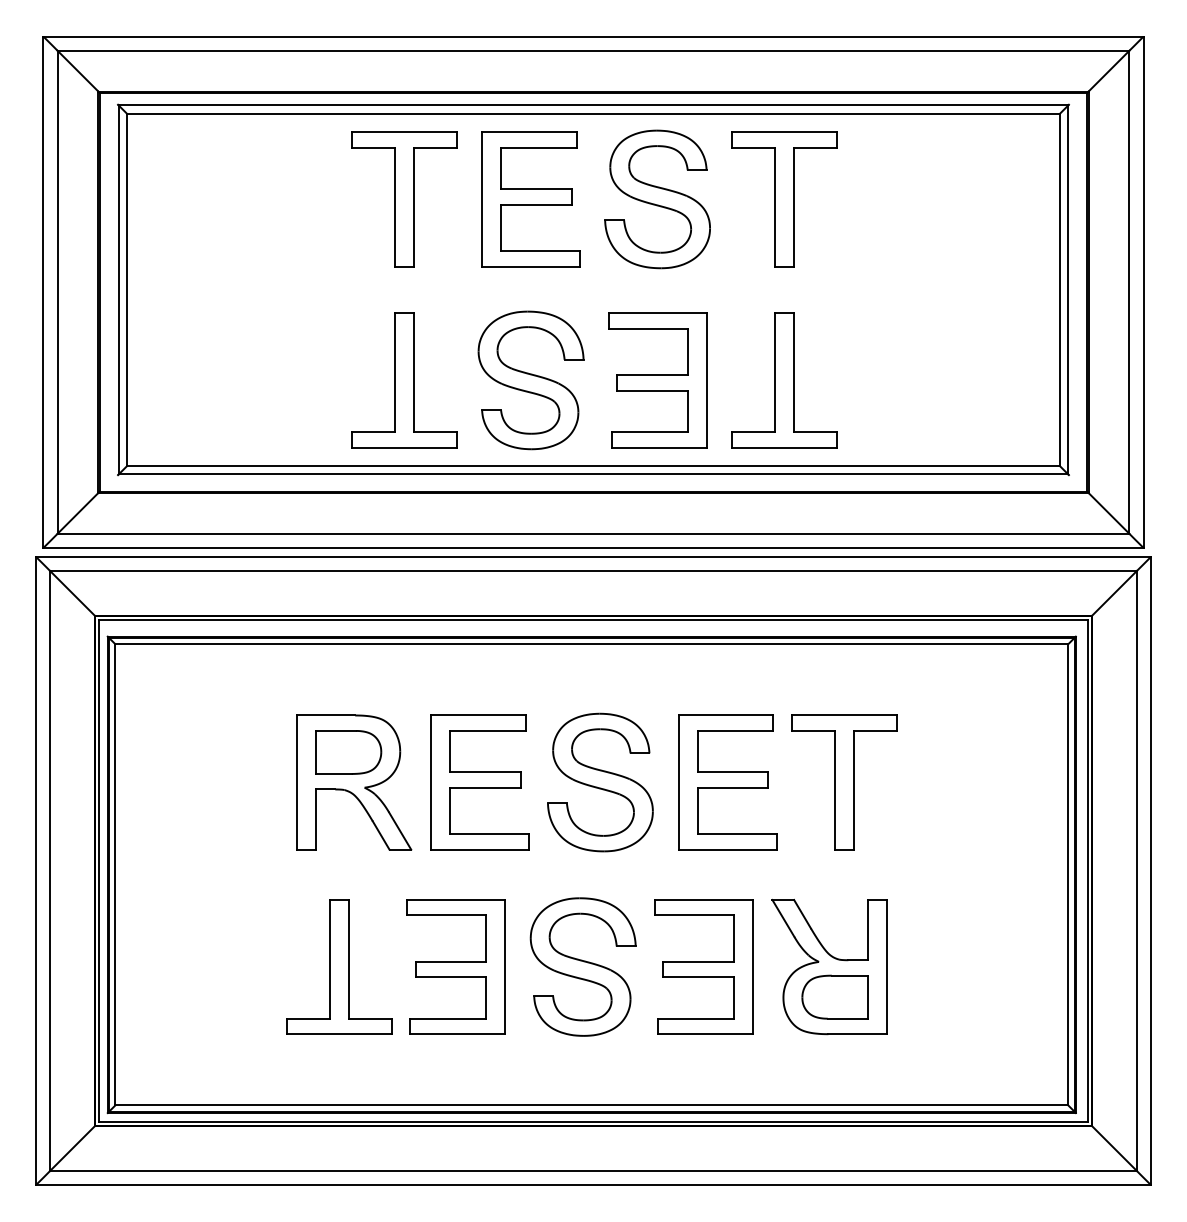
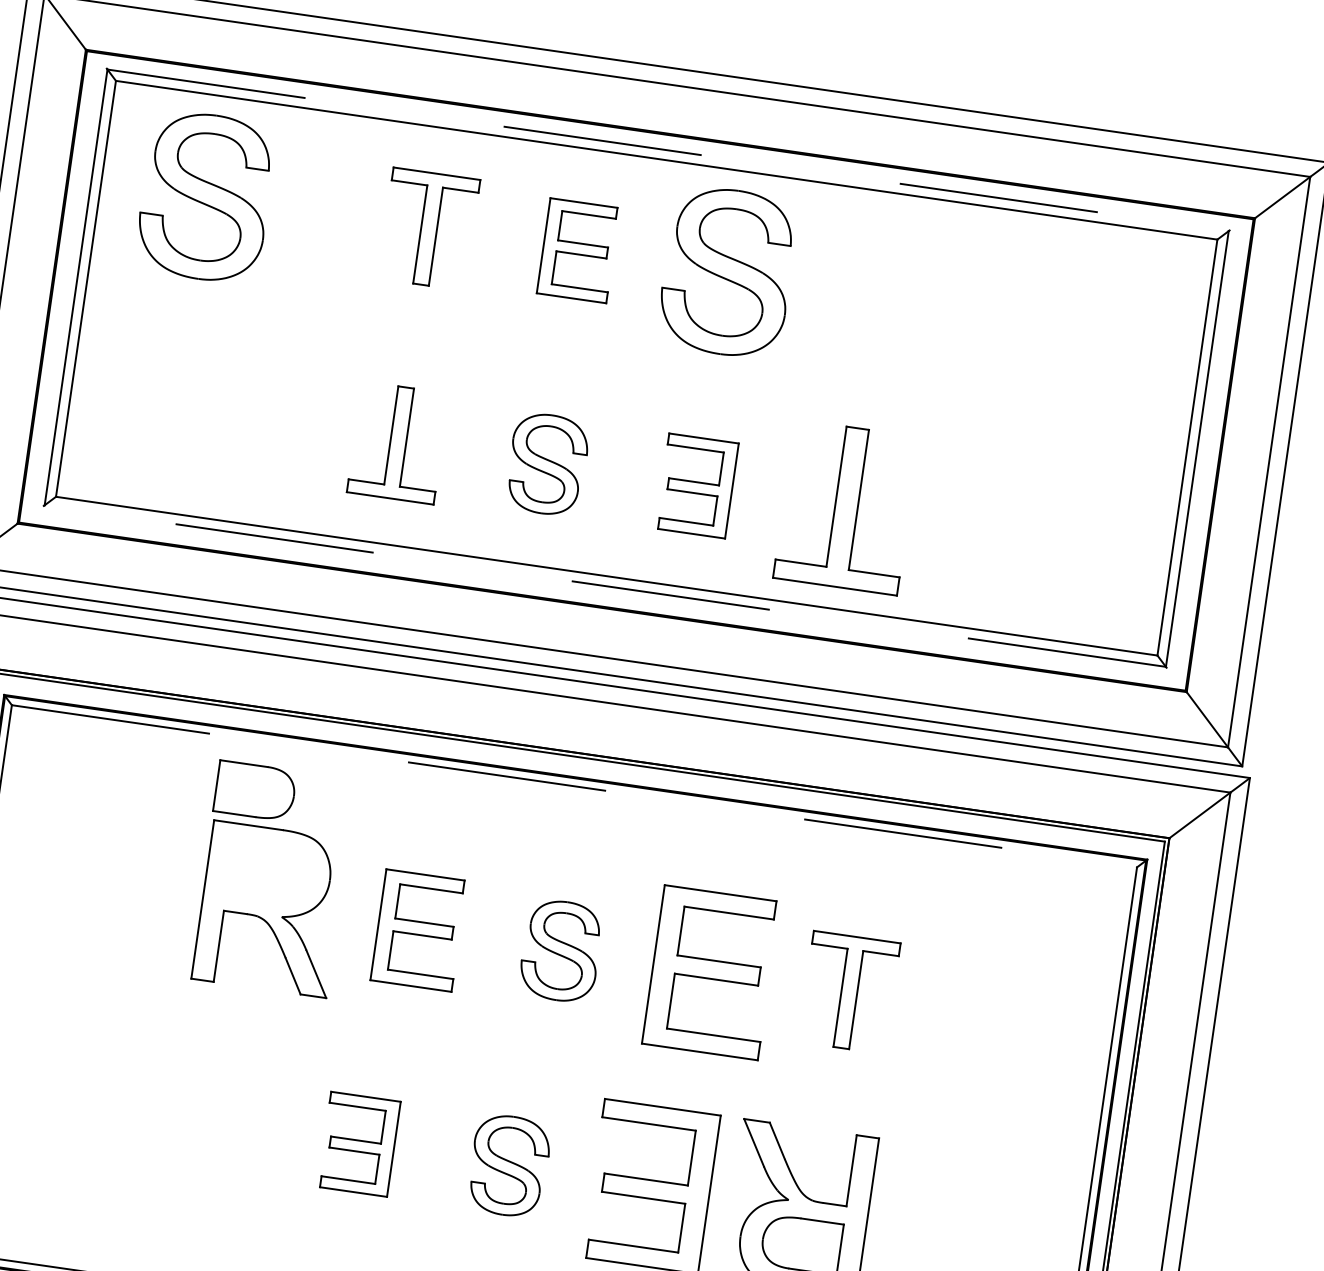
line: (593, 105) -> (668, 150), solid -> dashed
part: (215, 199) -> (205, 197), added
part: (404, 199) -> (428, 229), size x0.7
part: (530, 199) -> (577, 250), size x0.6
part: (784, 199) -> (877, 293), removed
part: (404, 380) -> (398, 442), size x0.7
part: (530, 380) -> (546, 464), size x0.6
part: (657, 380) -> (696, 486), size x0.6
line: (593, 474) -> (605, 586), solid -> dashed
line: (592, 644) -> (575, 786), solid -> dashed
part: (348, 752) -> (255, 791), moved
part: (479, 782) -> (418, 930), size x0.7
part: (600, 782) -> (561, 951), size x0.6
part: (844, 782) -> (849, 992), size x0.7
part: (339, 966) -> (221, 1123), removed
part: (455, 966) -> (358, 1143), size x0.6
part: (582, 966) -> (508, 1165), size x0.6

